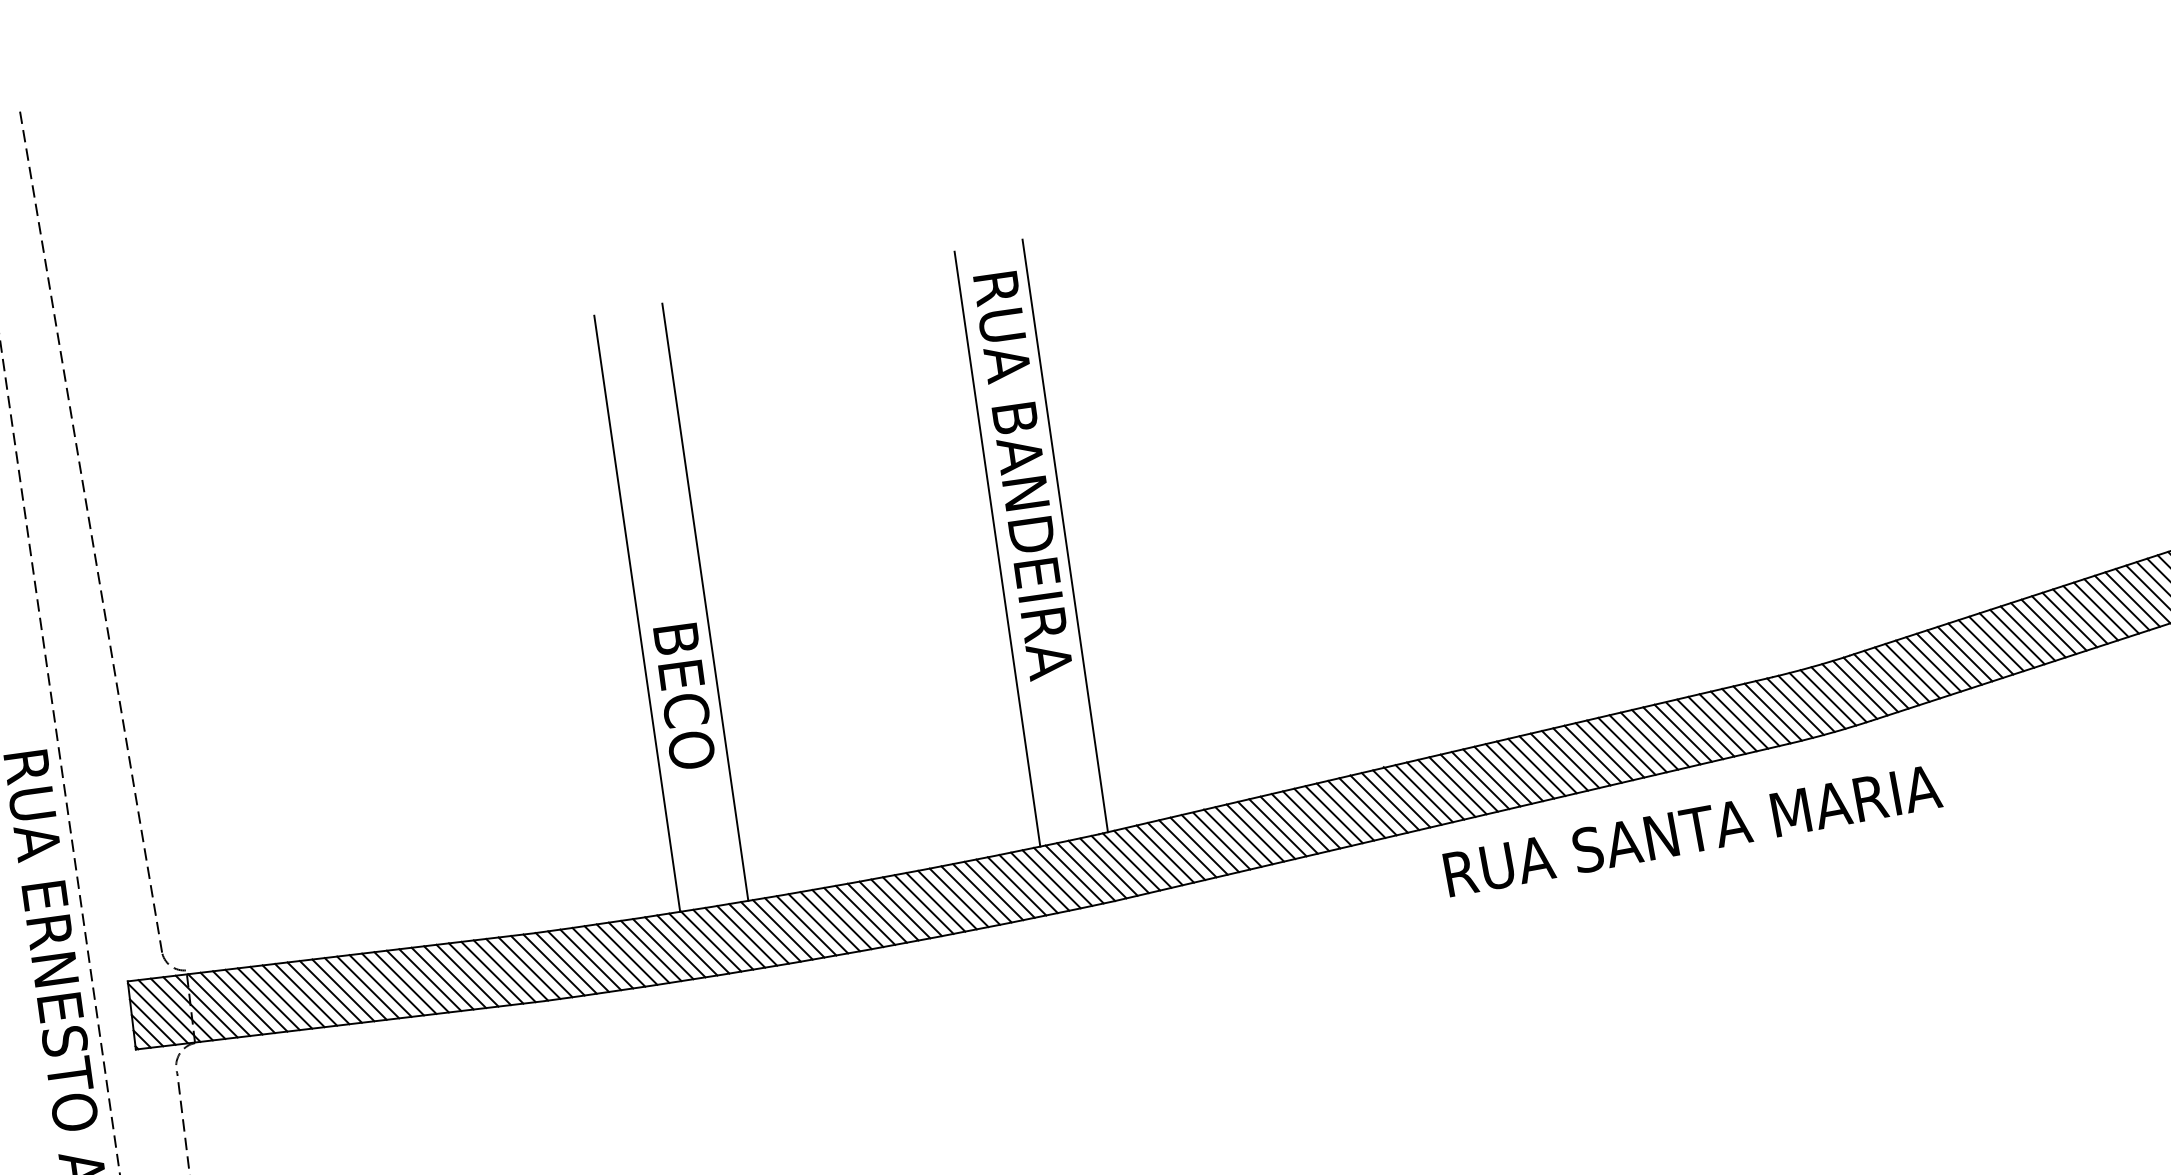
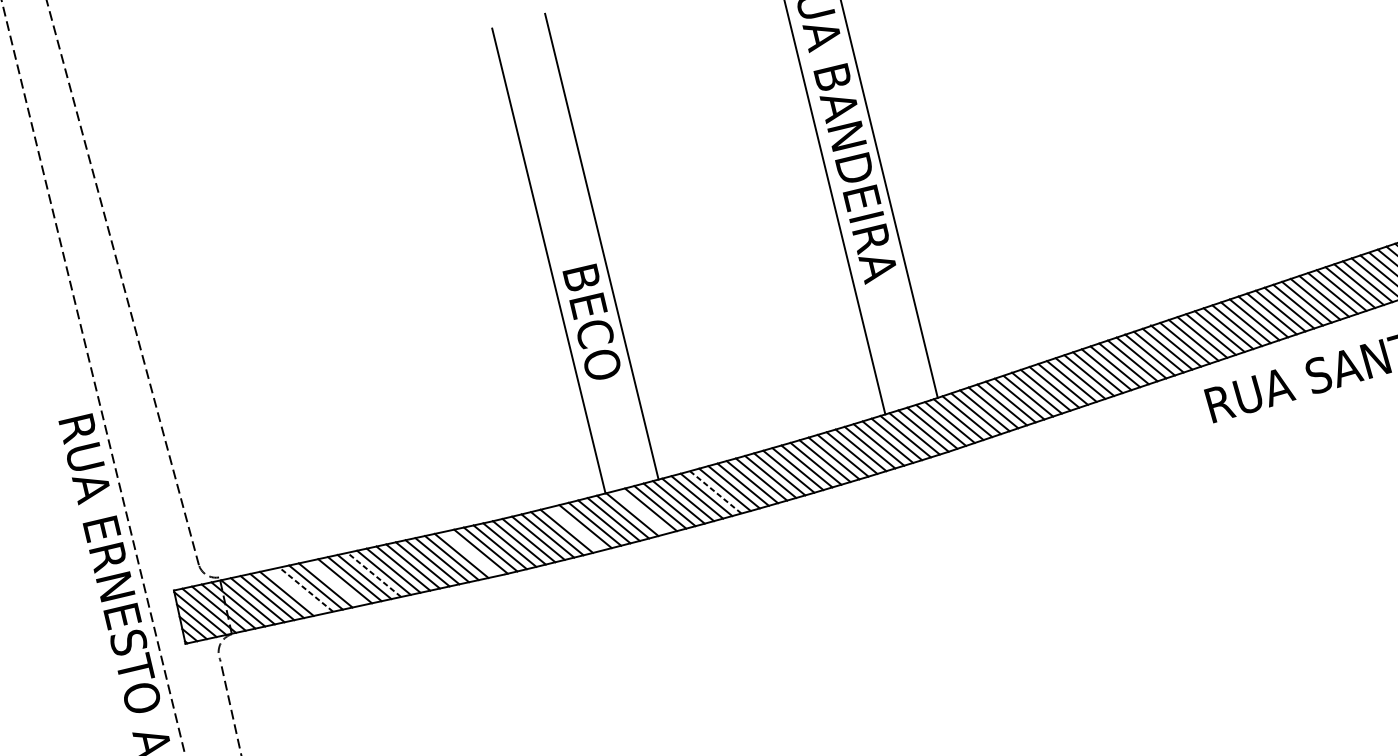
line: (818, 923) -> (715, 492), solid -> dashed
line: (723, 939) -> (641, 512), removed
line: (638, 952) -> (575, 528), removed
line: (504, 971) -> (471, 554), removed
line: (380, 985) -> (374, 574), solid -> dashed
line: (330, 991) -> (335, 583), removed
line: (293, 996) -> (306, 589), solid -> dashed
line: (281, 997) -> (296, 591), removed

